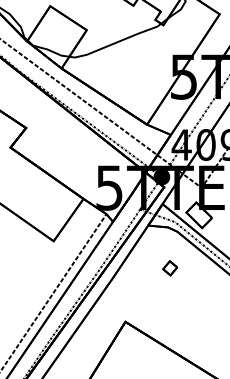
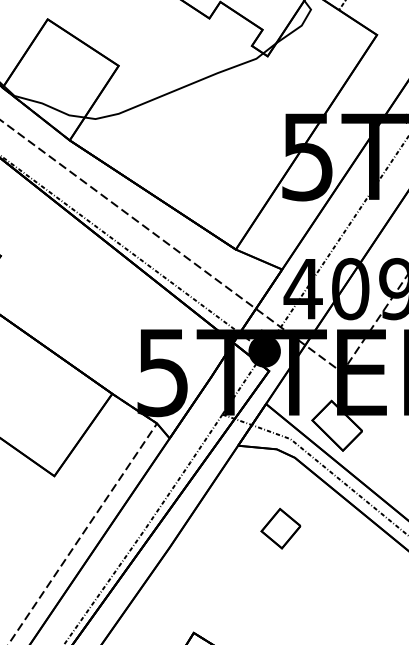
part: (169, 268) -> (279, 529), size x1.43

